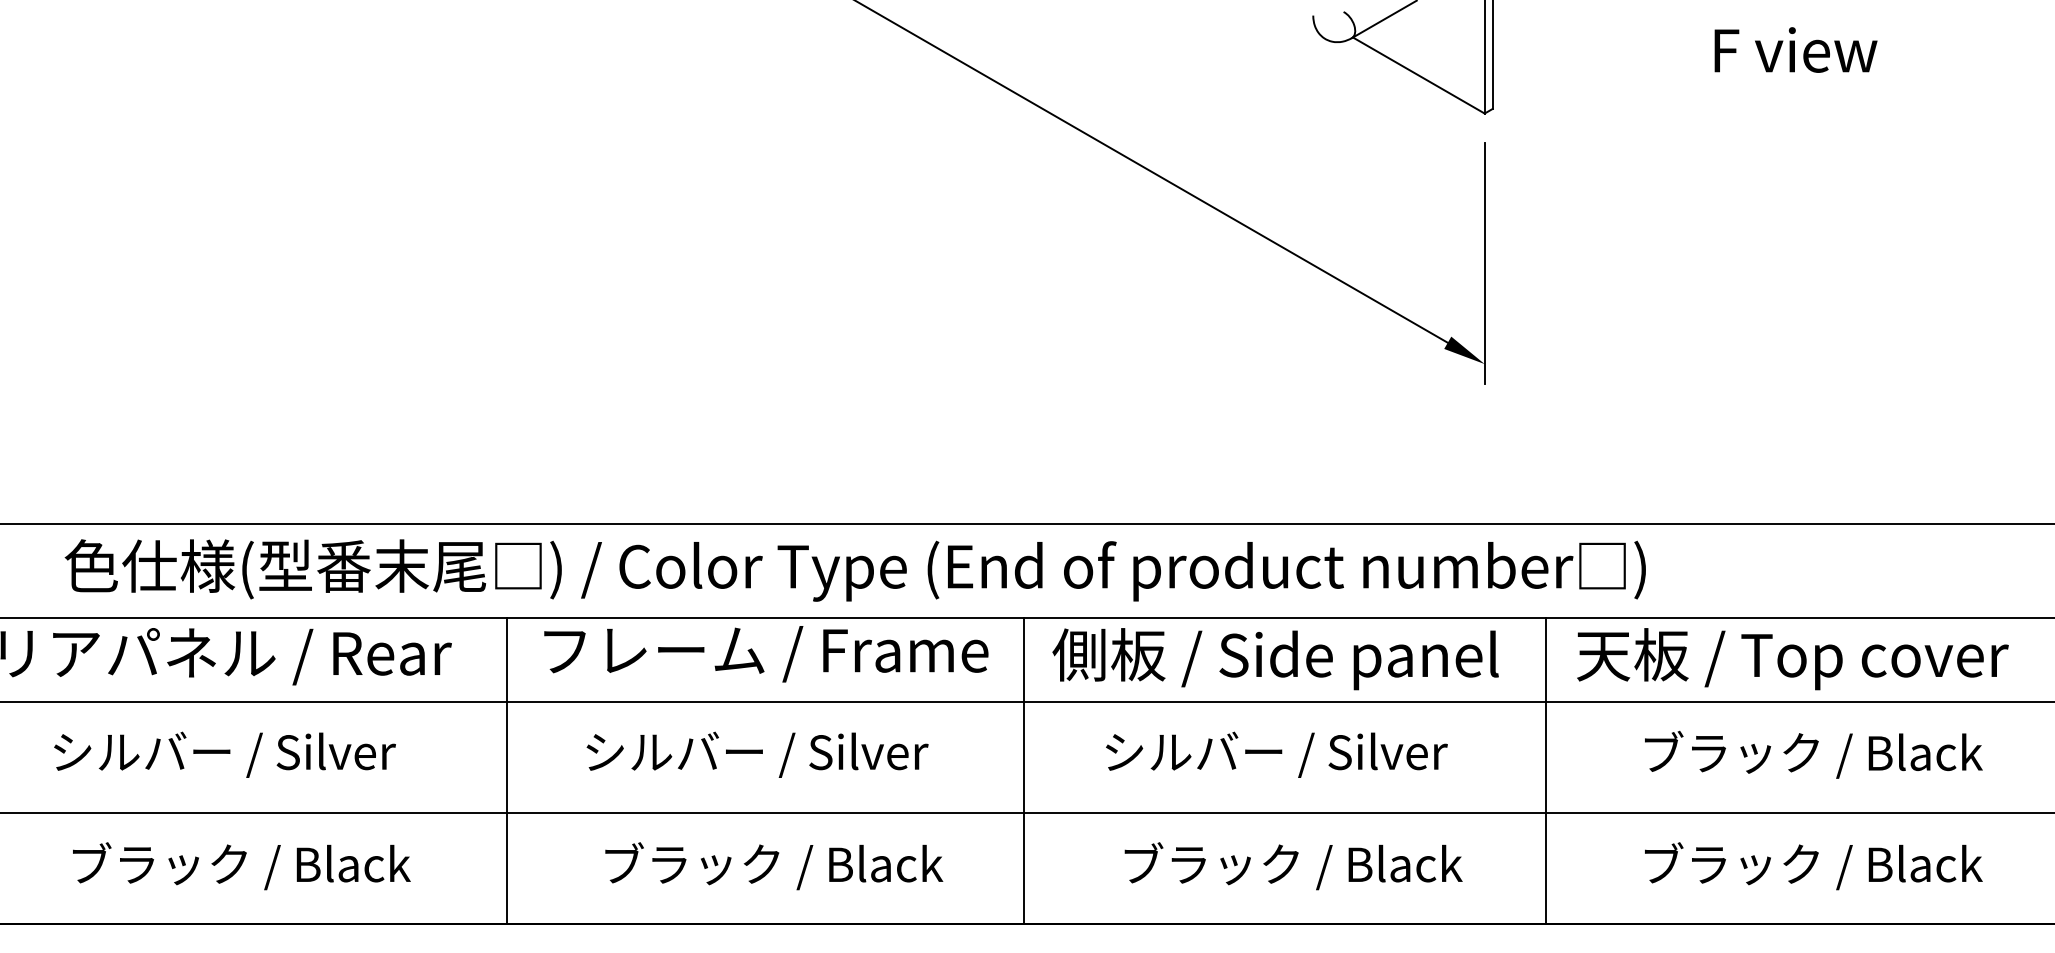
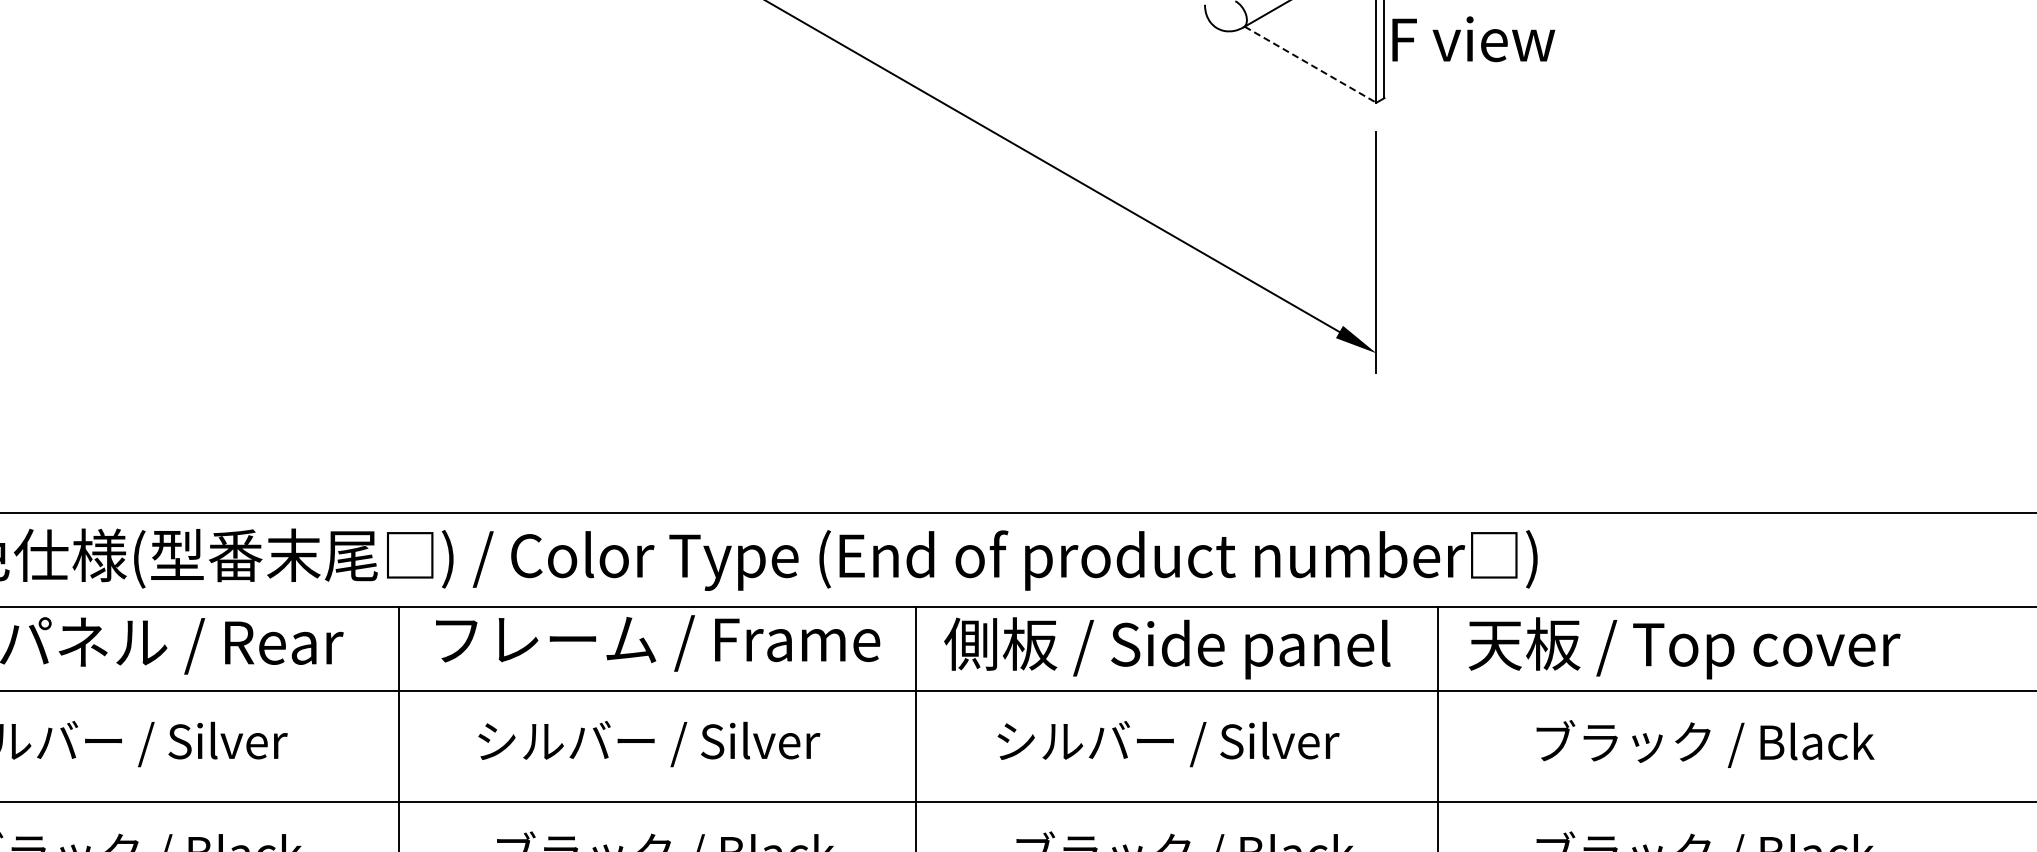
text: (1795, 49) -> (1473, 38), moved
line: (1419, 75) -> (1311, 64), solid -> dashed

